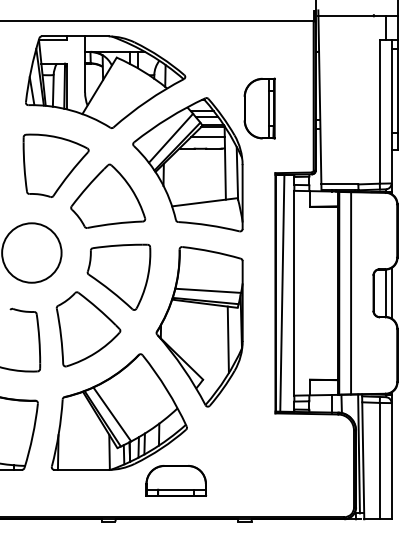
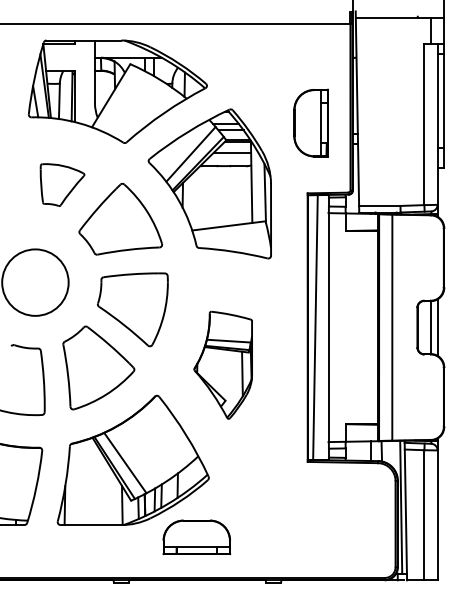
part: (259, 107) -> (310, 122), moved
part: (56, 165) -> (62, 184), size x0.6
part: (200, 327) -> (223, 365), size x0.6

